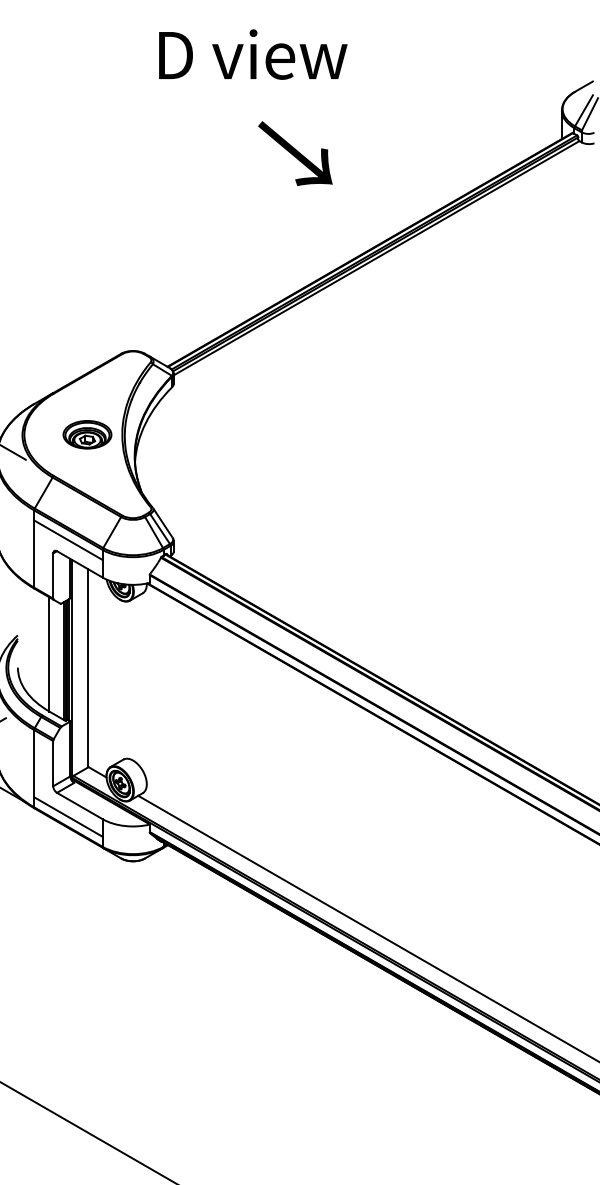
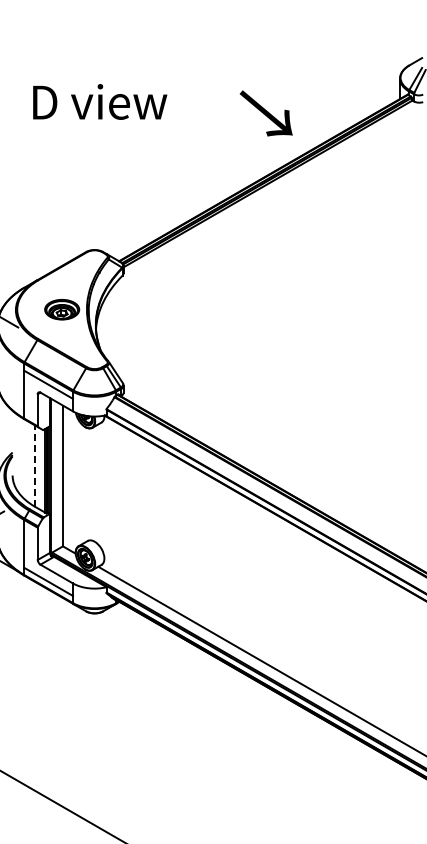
text: (253, 53) -> (100, 101), moved
text: (295, 153) -> (266, 113), moved
line: (50, 654) -> (35, 466), solid -> dashed

